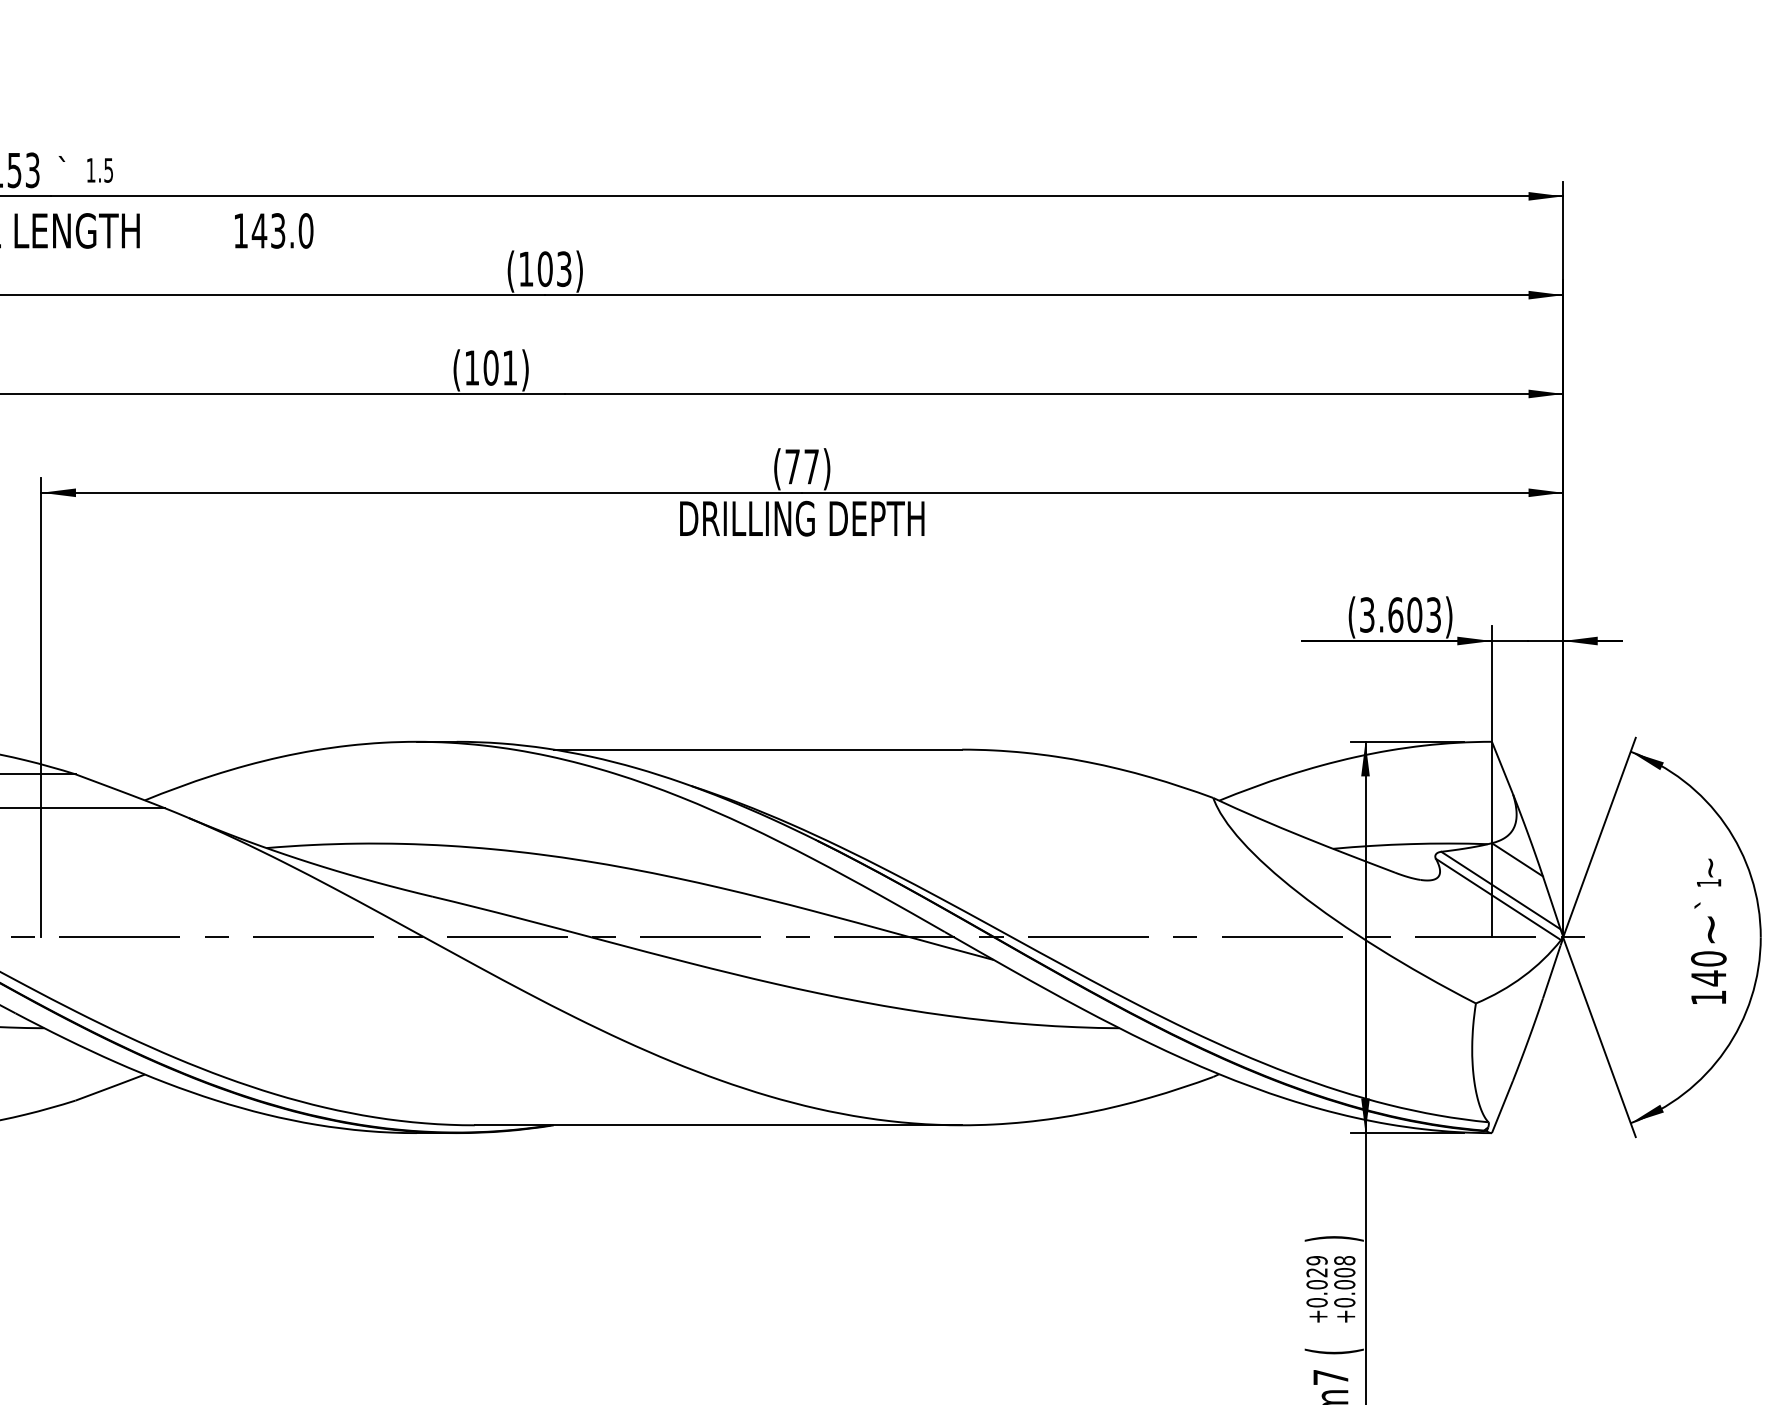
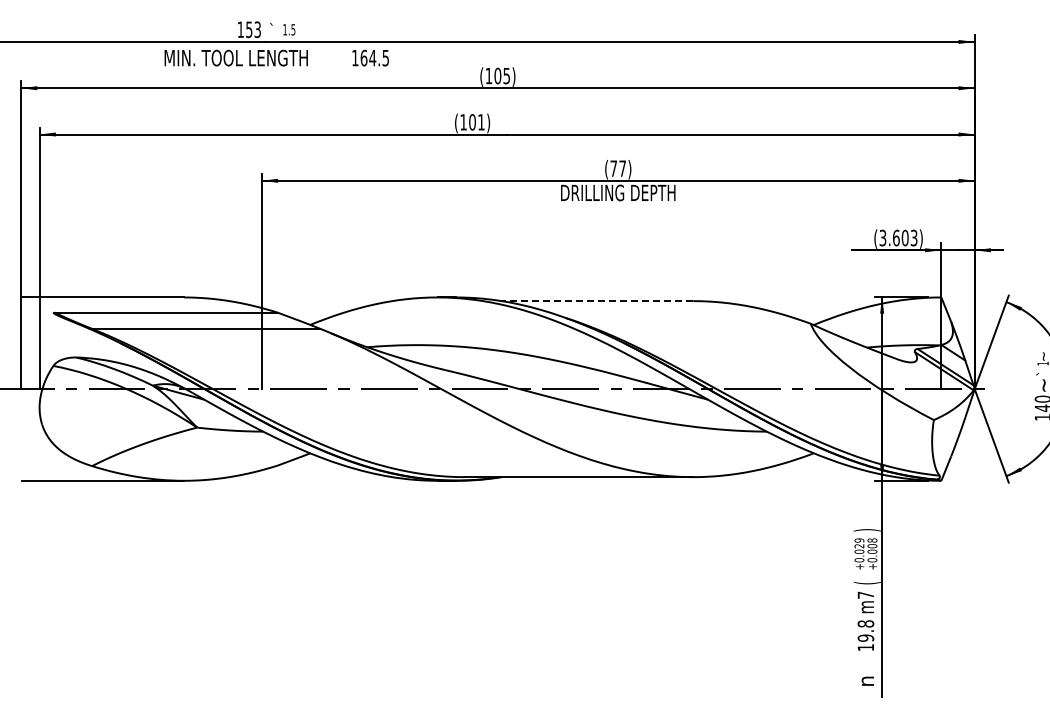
text: (281, 229) -> (374, 57), 143.0 -> 164.5
text: (563, 267) -> (506, 75), (103) -> (105)
line: (757, 750) -> (597, 301), solid -> dashed

